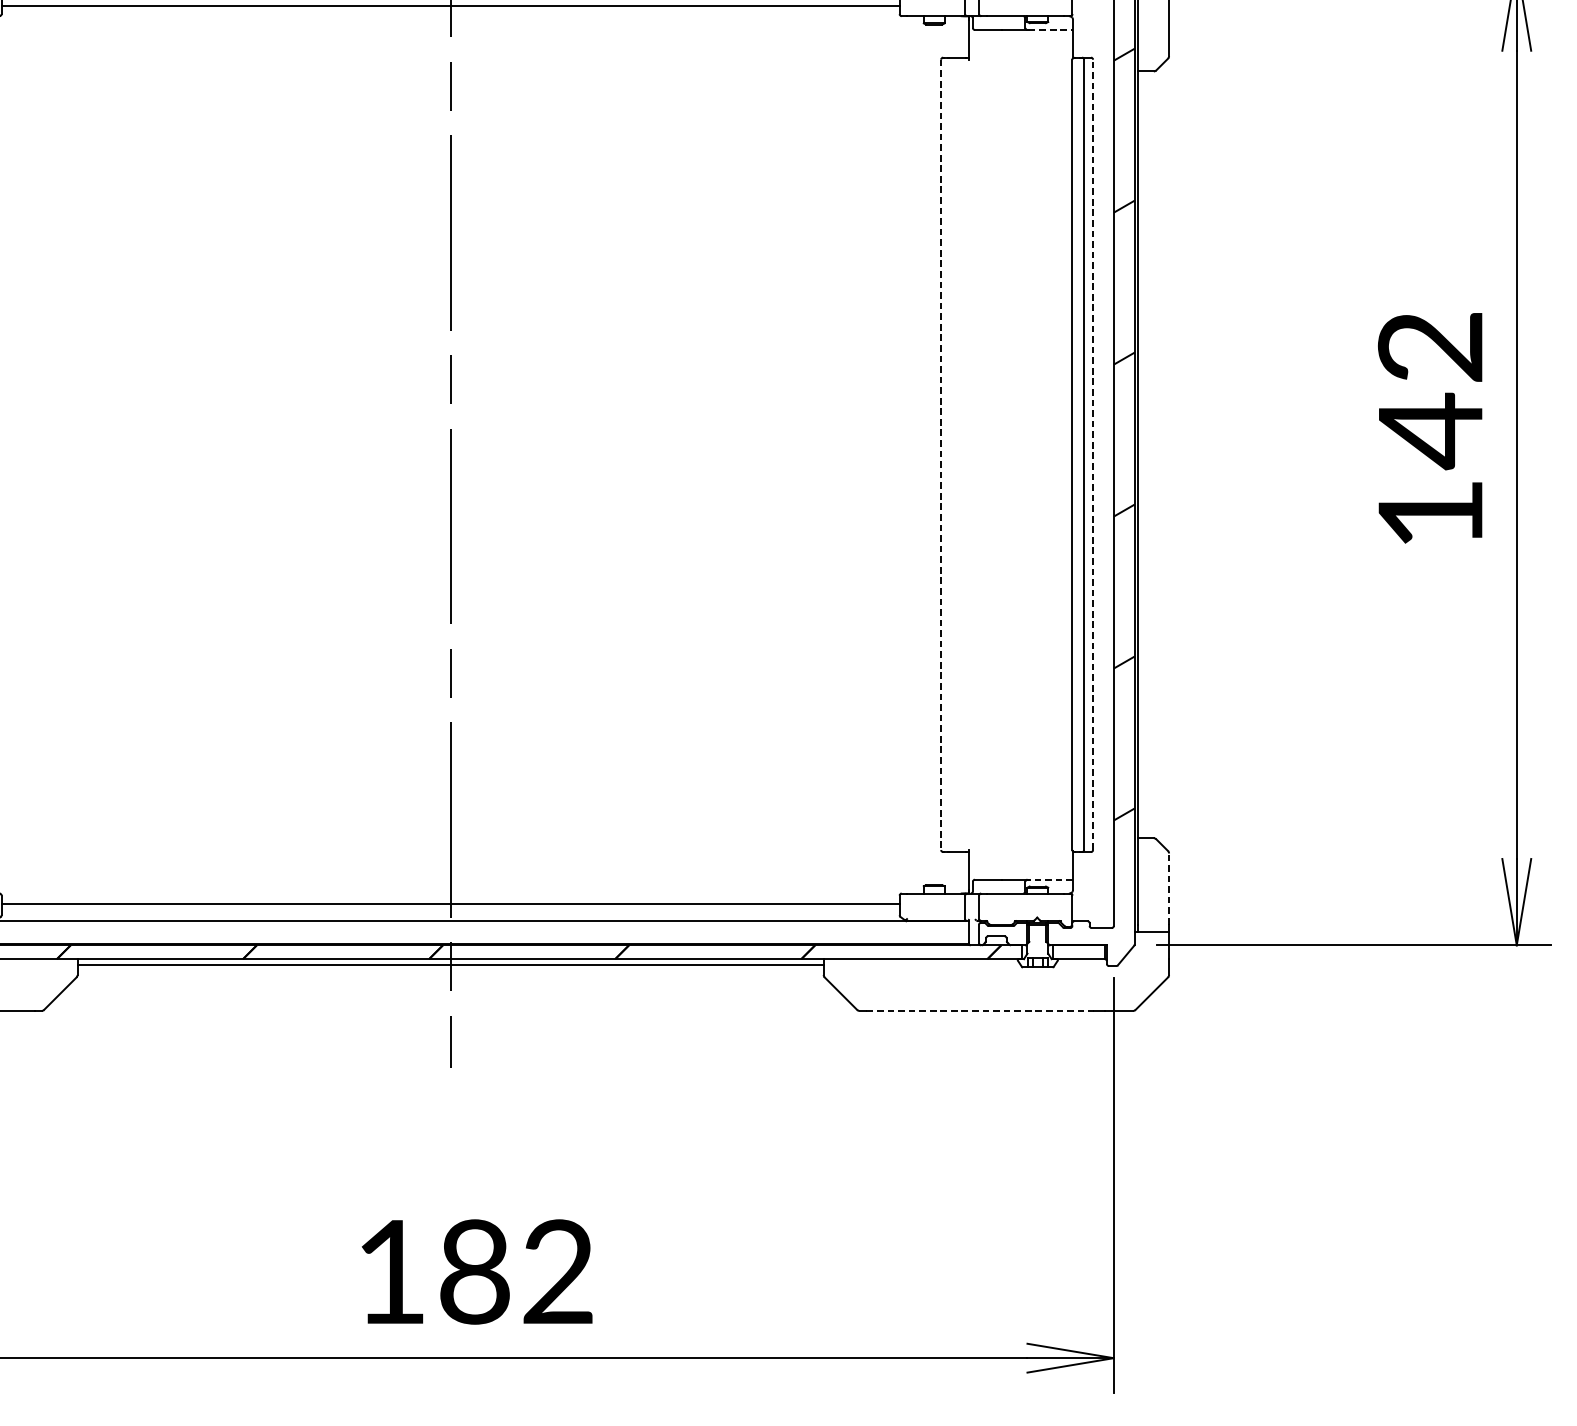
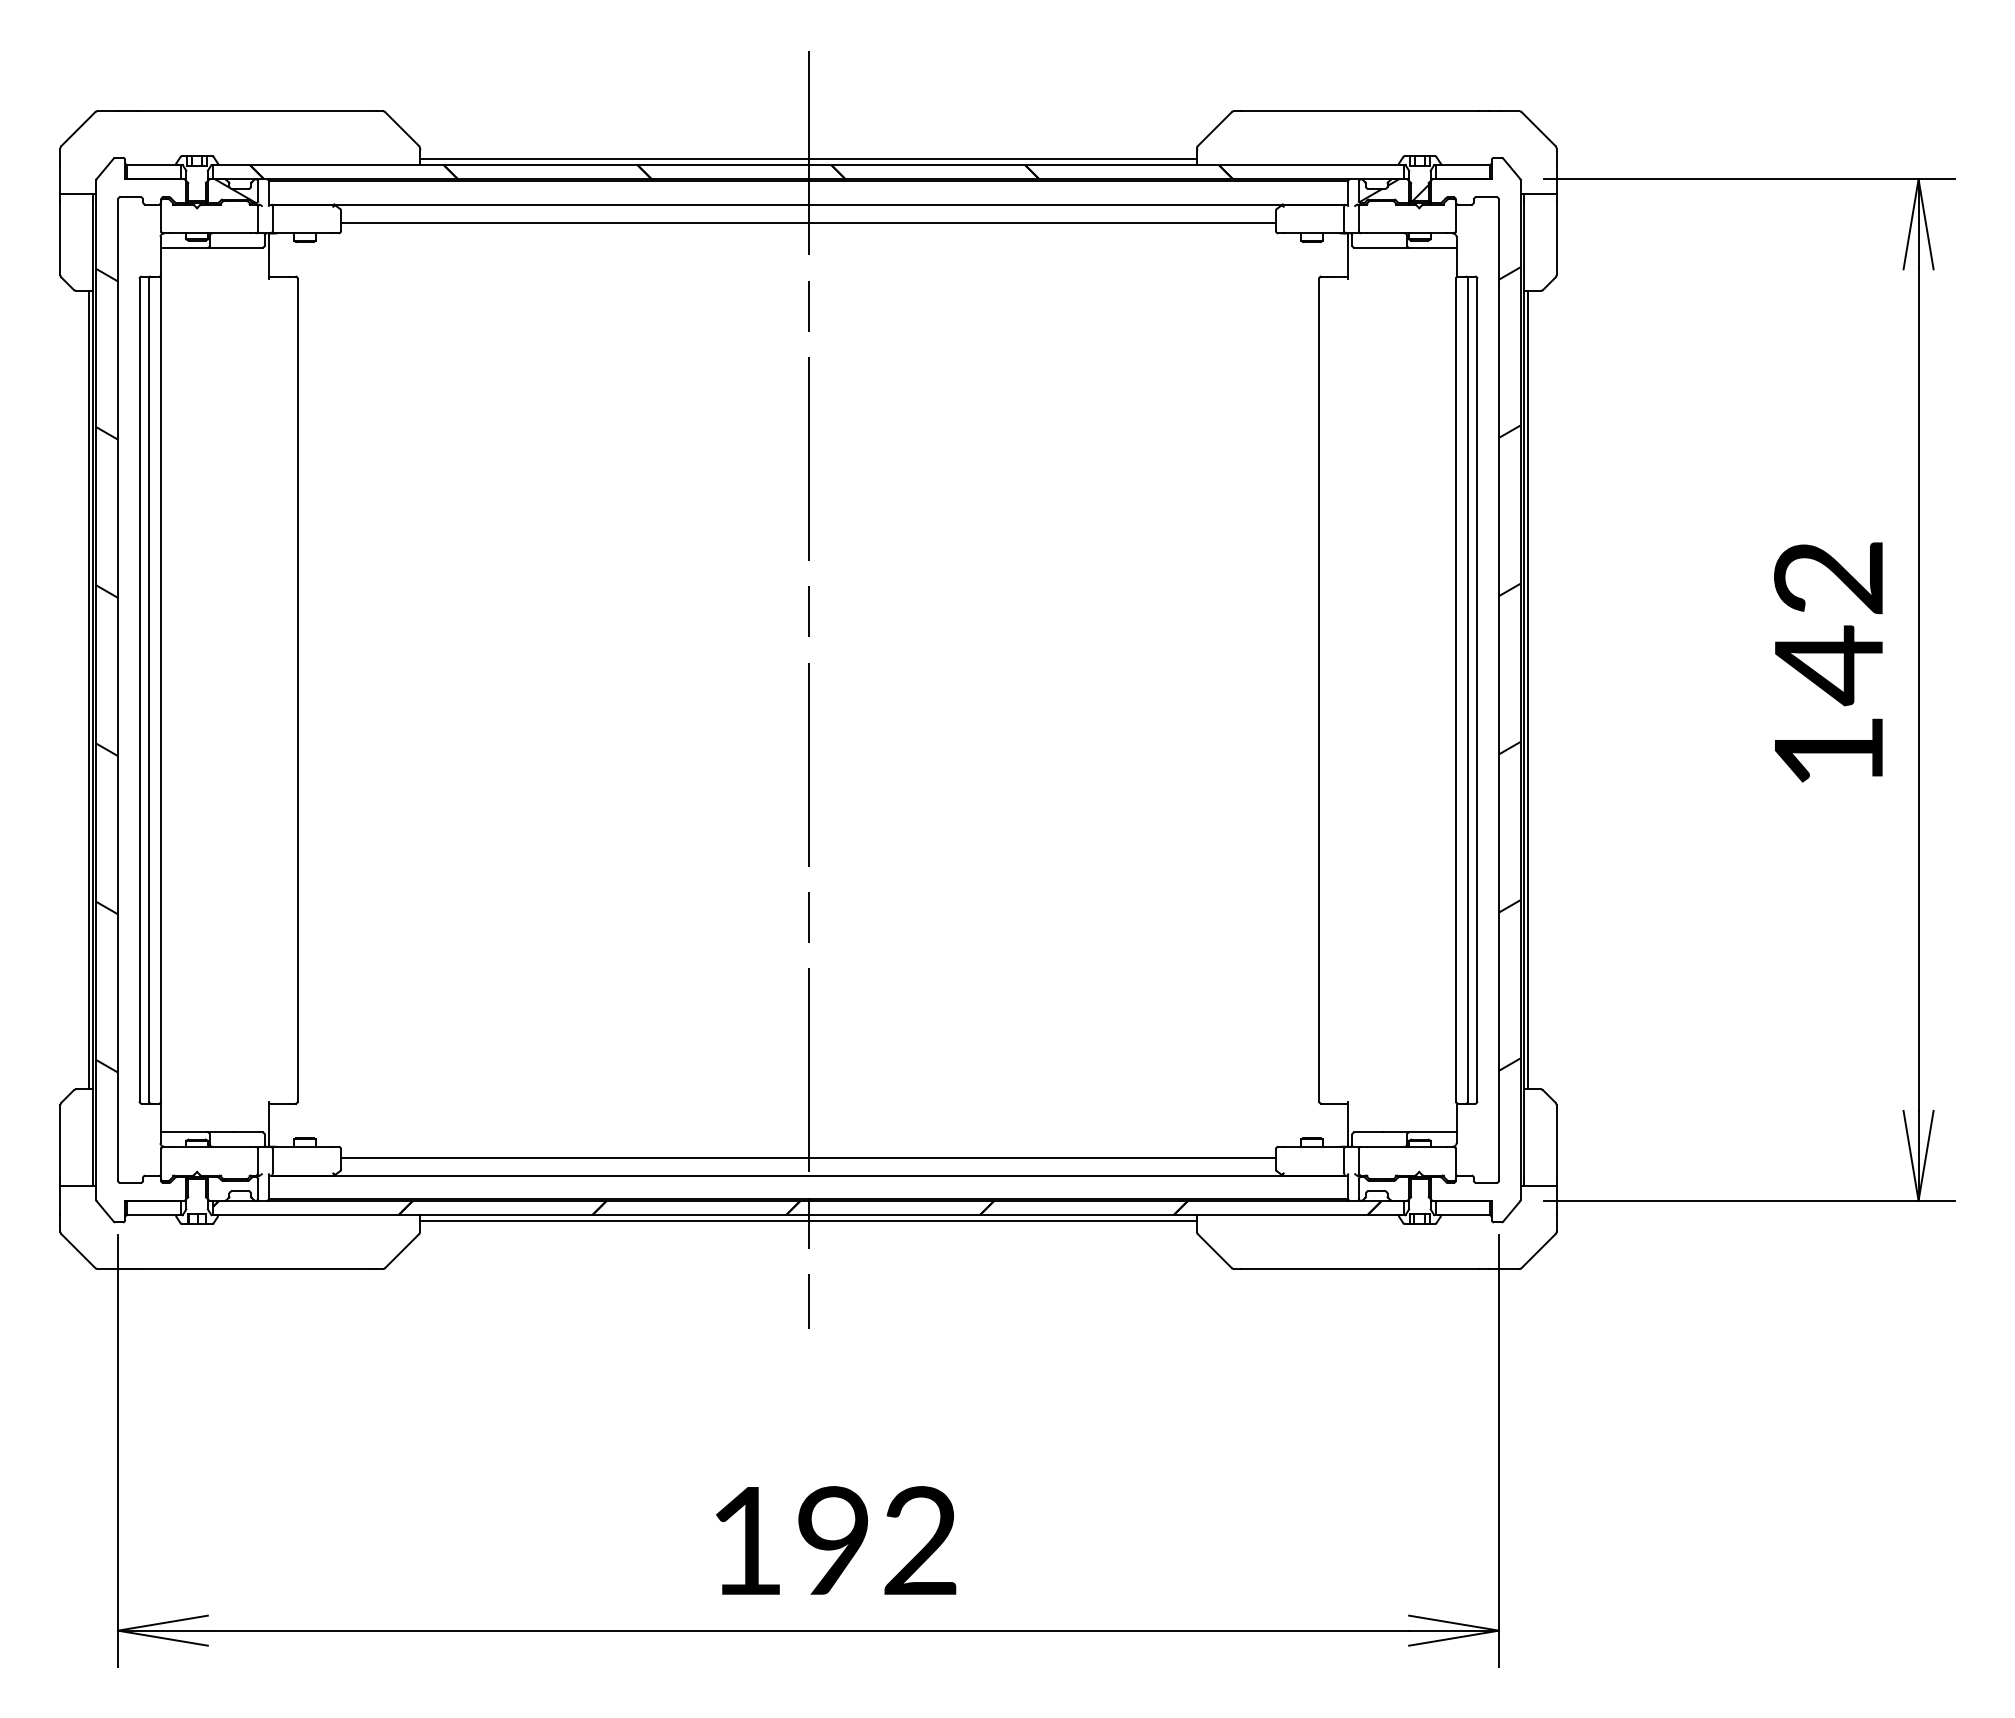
line: (1050, 29) -> (1433, 247), dashed -> solid
line: (1093, 454) -> (1477, 689), dashed -> solid
line: (1141, 454) -> (1527, 689), added
line: (941, 455) -> (1319, 690), dashed -> solid
line: (1049, 879) -> (1432, 1132), dashed -> solid
line: (1169, 888) -> (1556, 1141), dashed -> solid
line: (980, 1011) -> (1360, 1269), dashed -> solid
text: (474, 1272) -> (833, 1541), 182 -> 192

